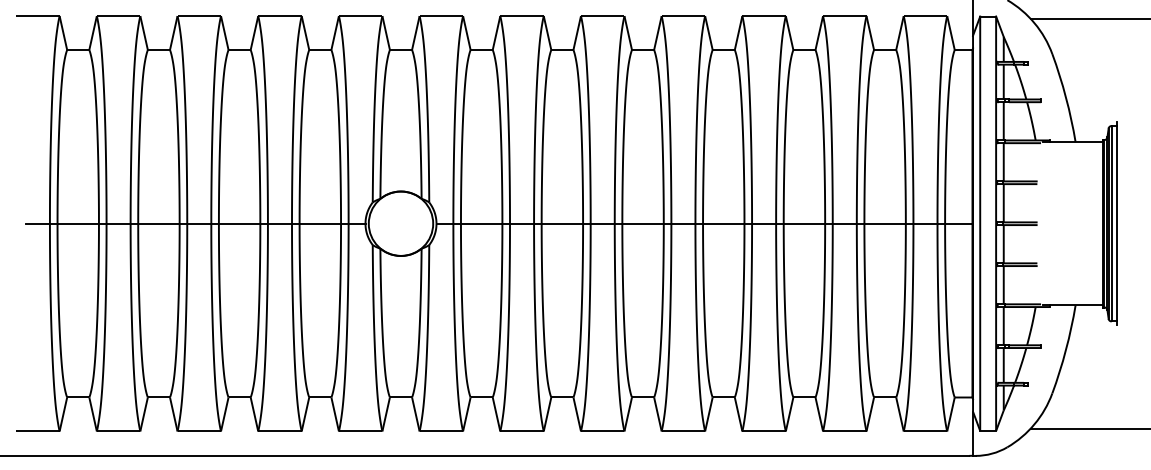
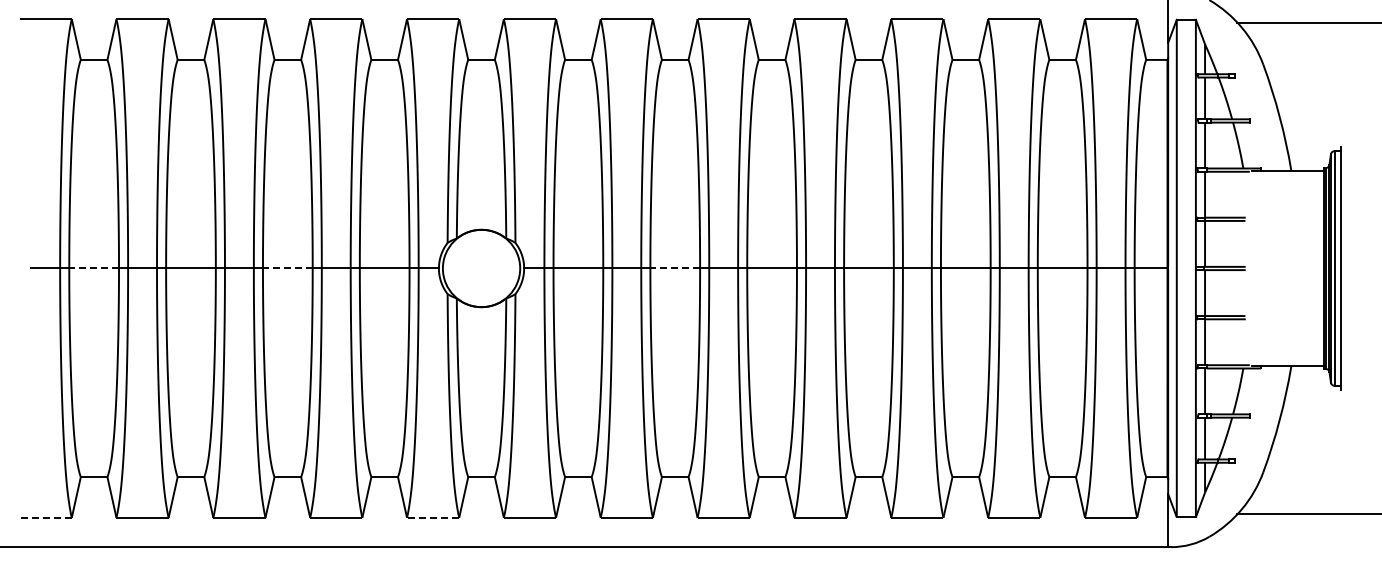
line: (78, 223) -> (94, 268), solid -> dashed
line: (239, 223) -> (287, 268), solid -> dashed
line: (562, 223) -> (675, 268), solid -> dashed
line: (38, 431) -> (46, 517), solid -> dashed
line: (360, 431) -> (433, 517), solid -> dashed

